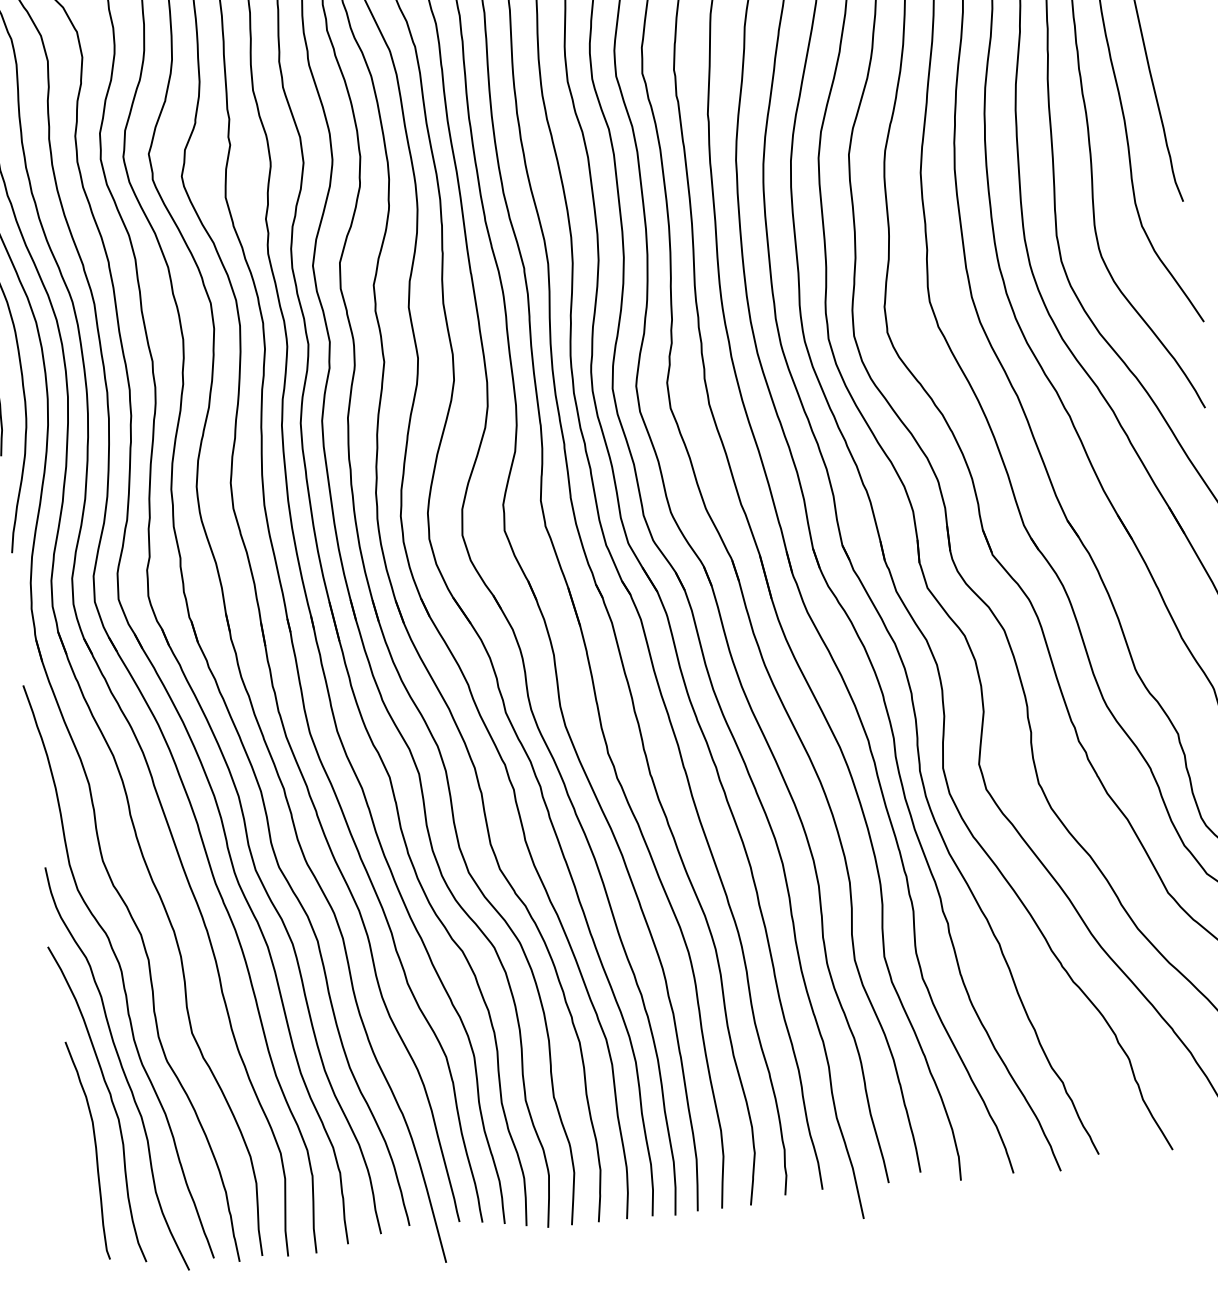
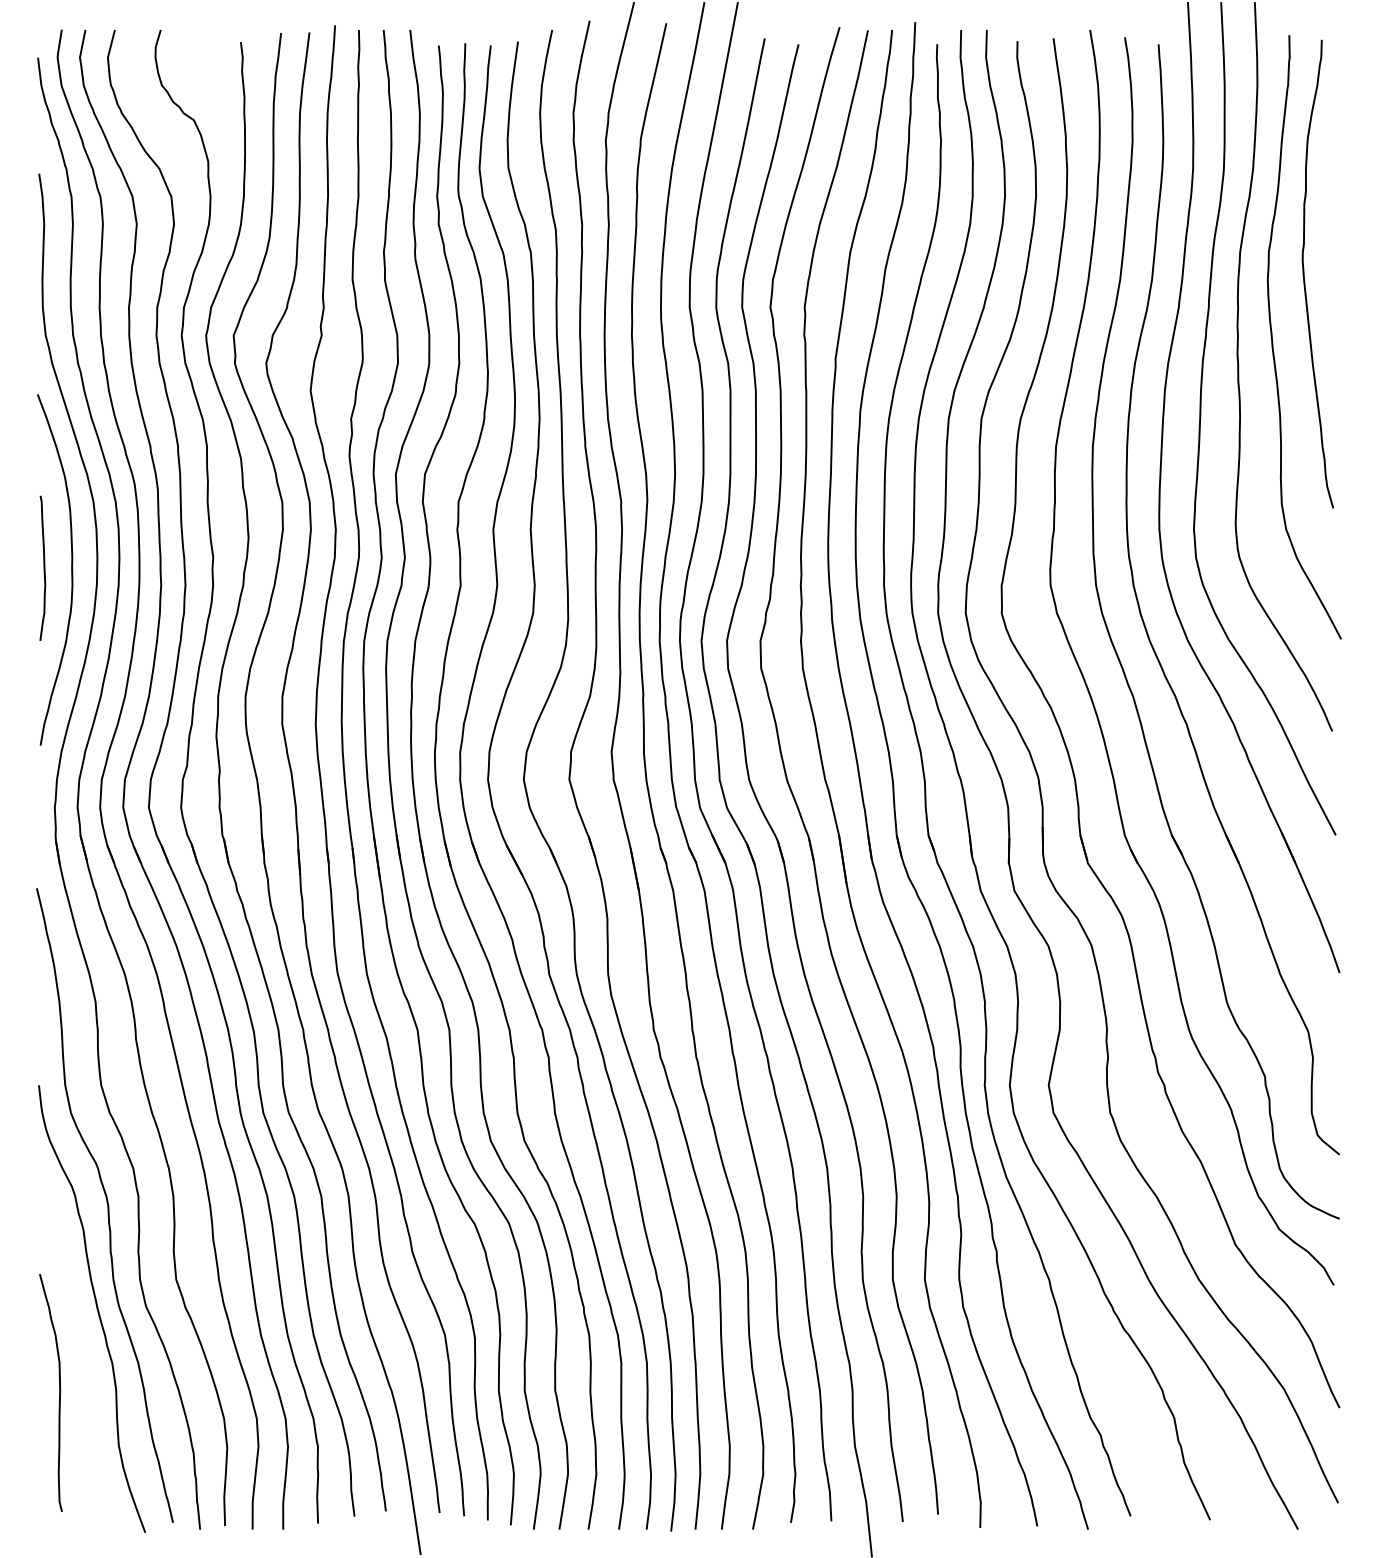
curve: (110, 1100) -> (81, 1342), removed

